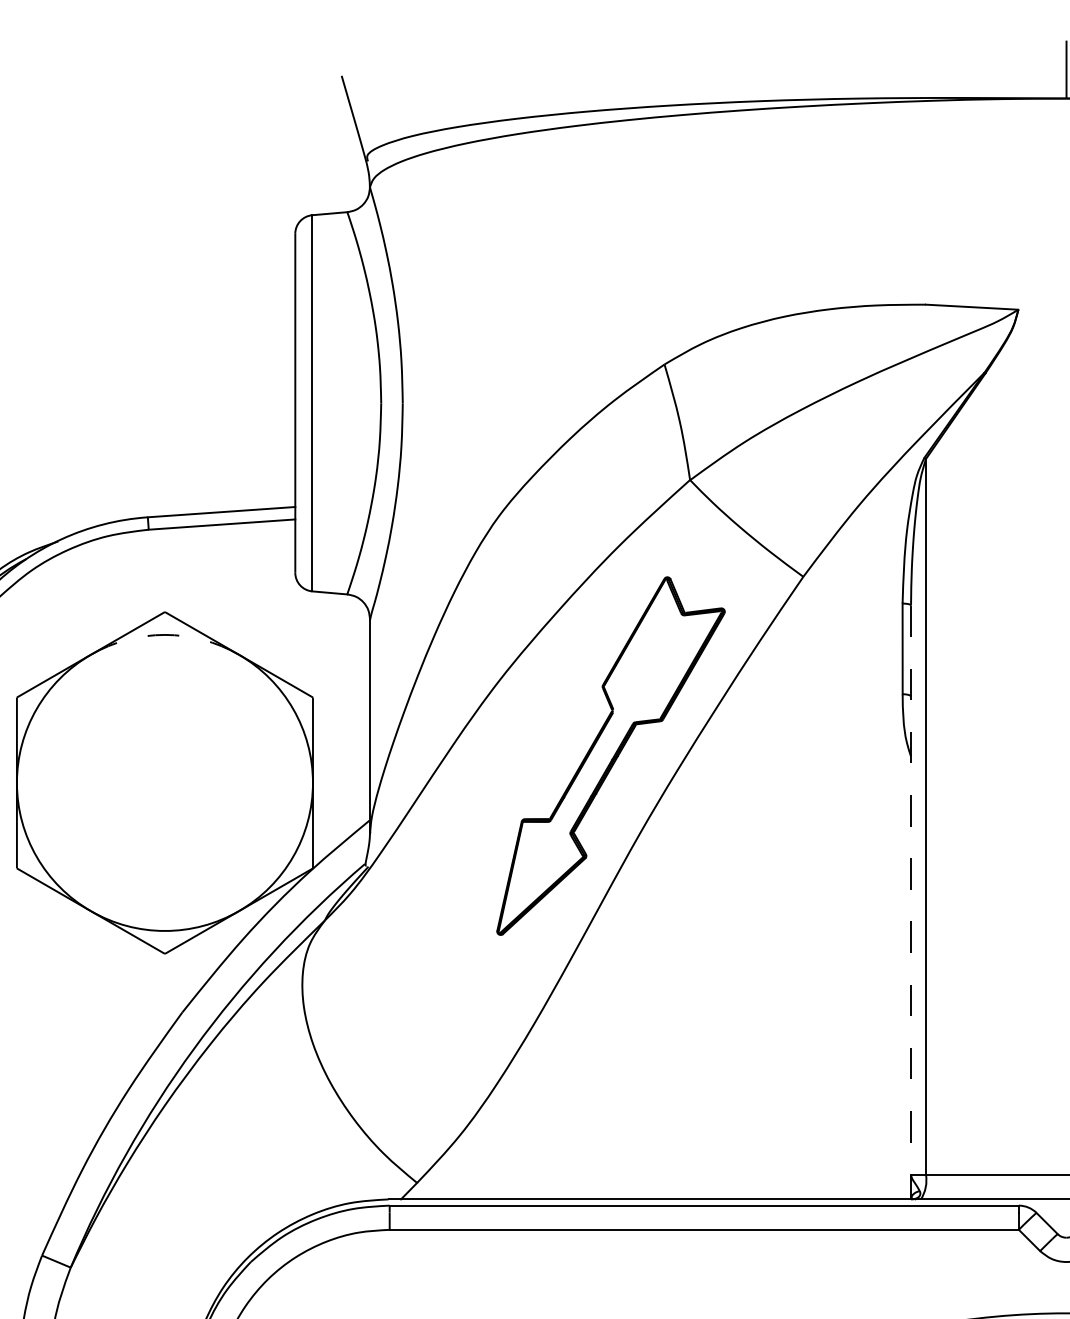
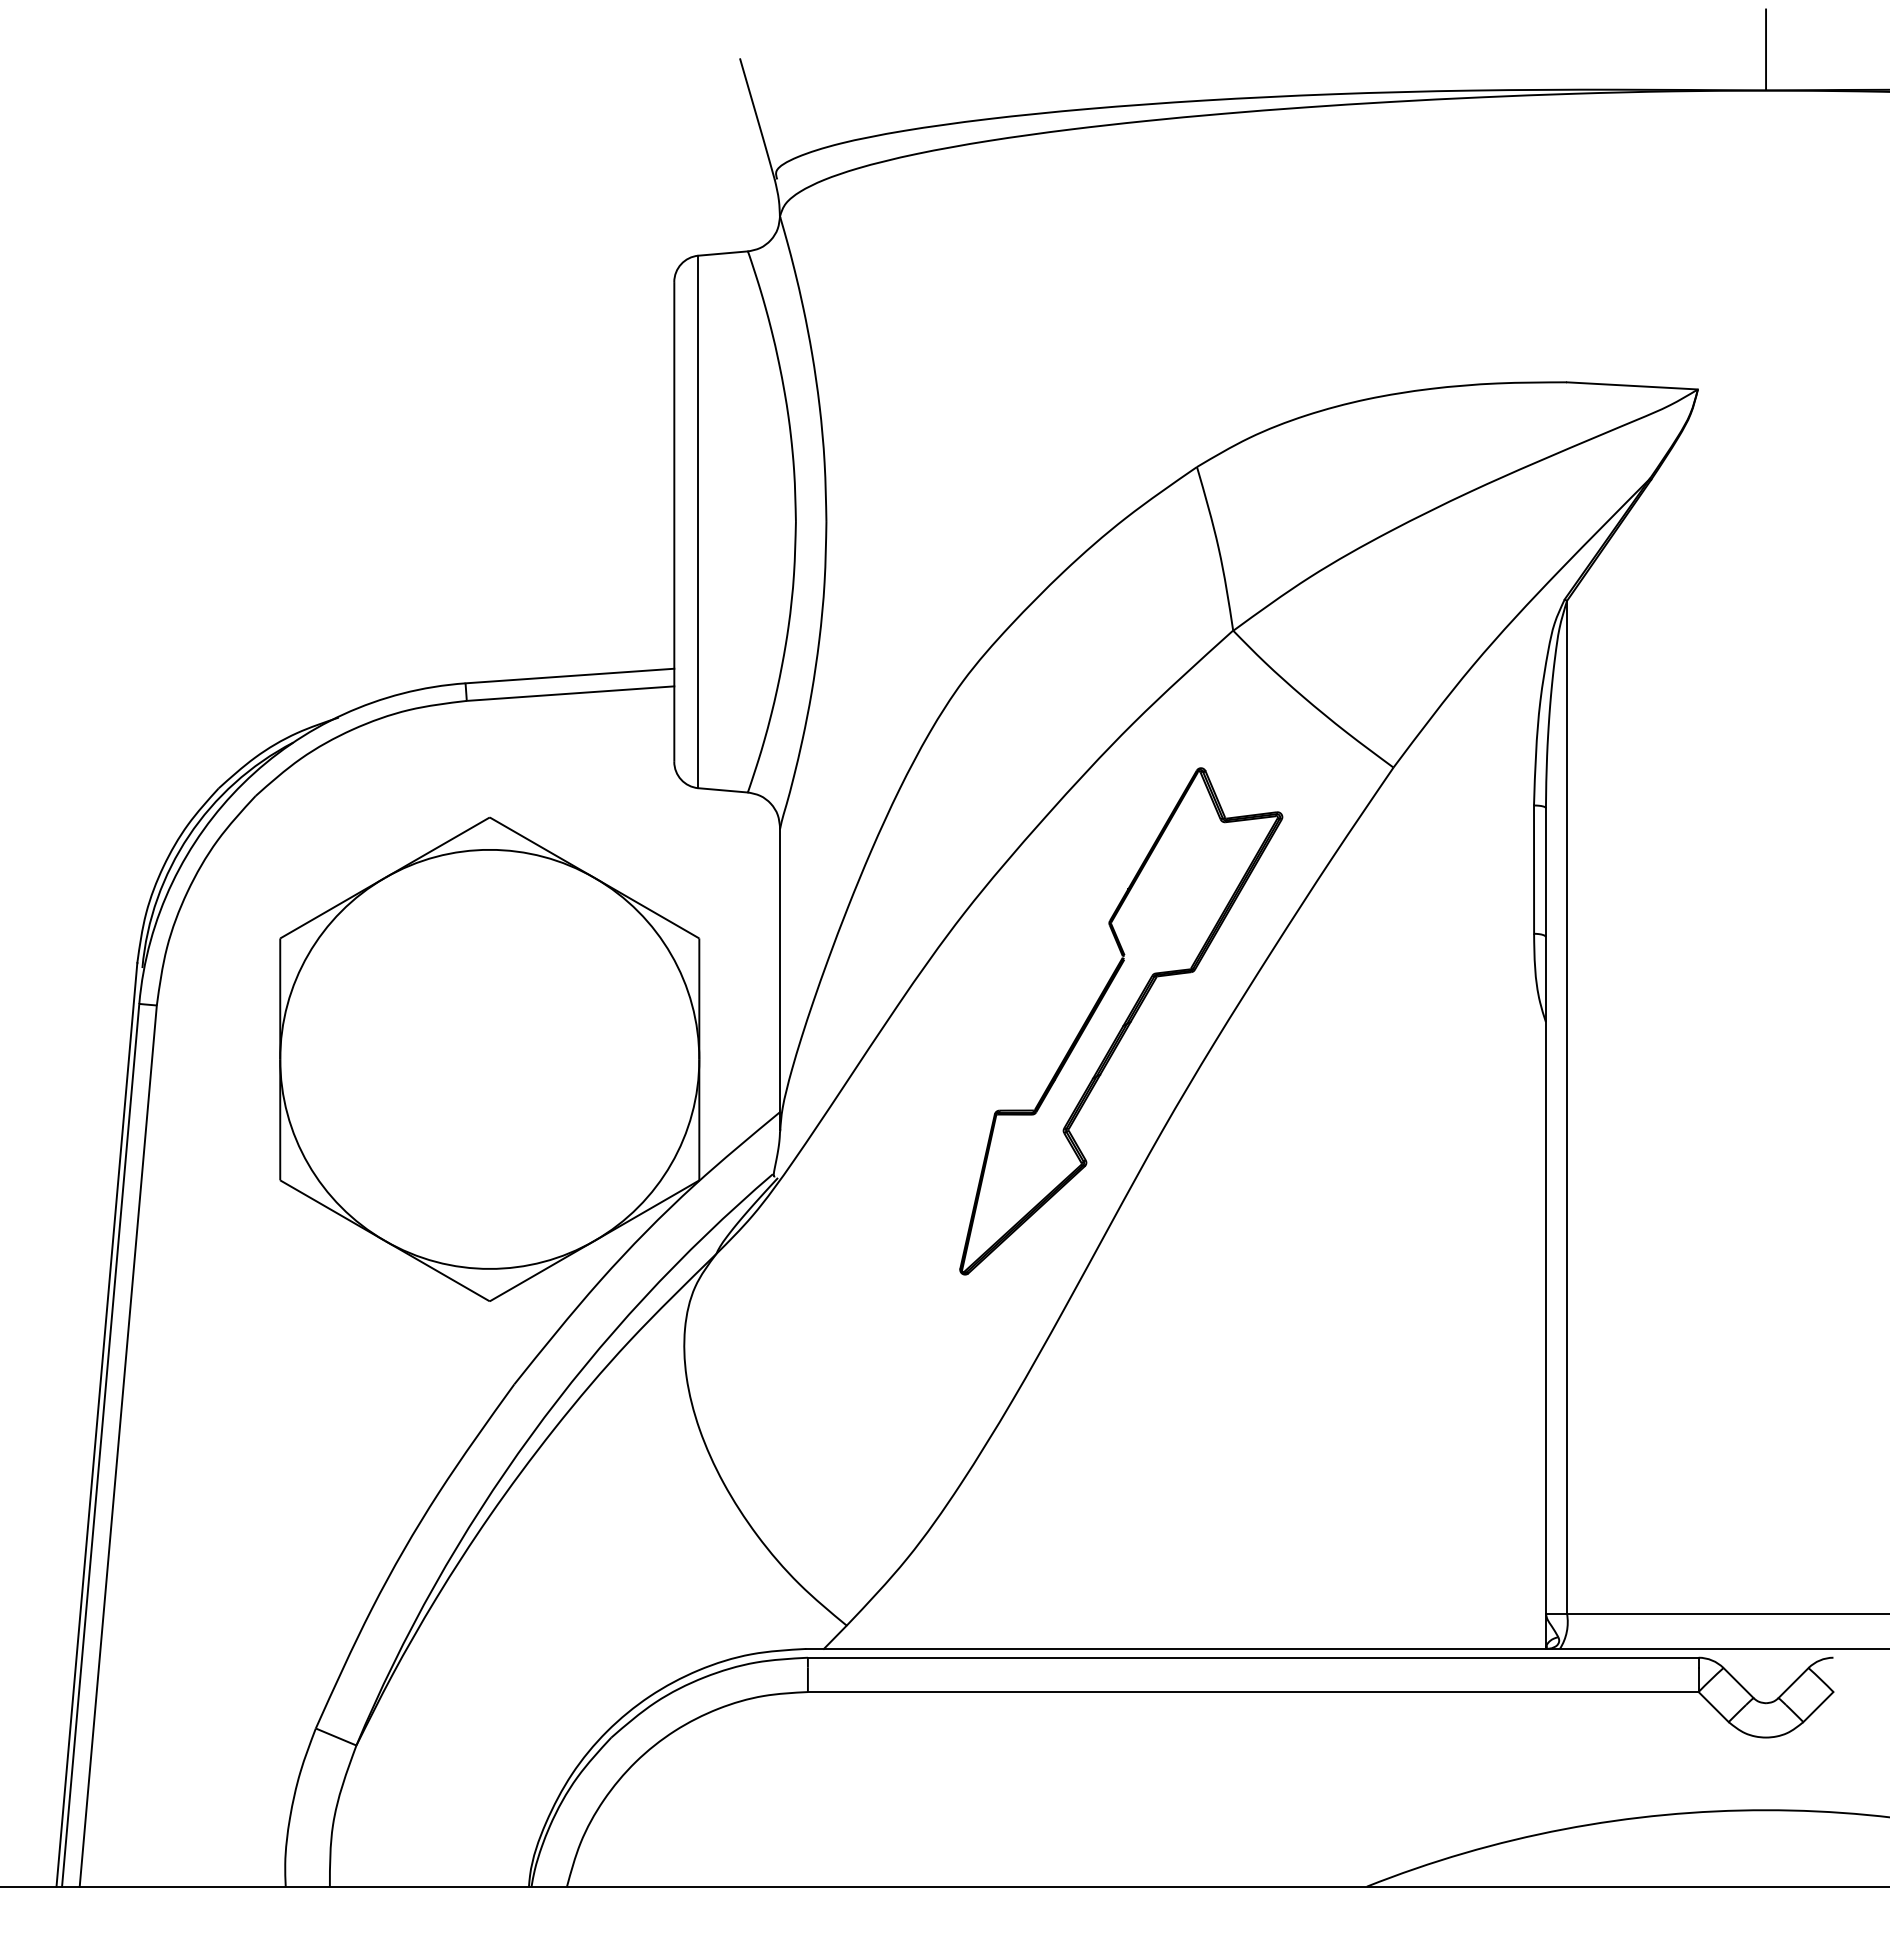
arc: (164, 634) -> (489, 849), dashed -> solid
line: (910, 889) -> (1545, 1210), dashed -> solid

